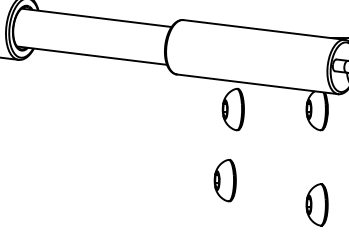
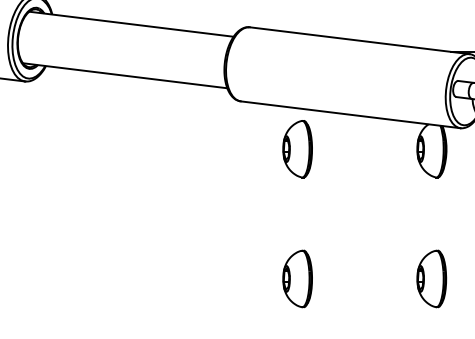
part: (233, 109) -> (297, 149), moved
part: (225, 180) -> (297, 278), moved

